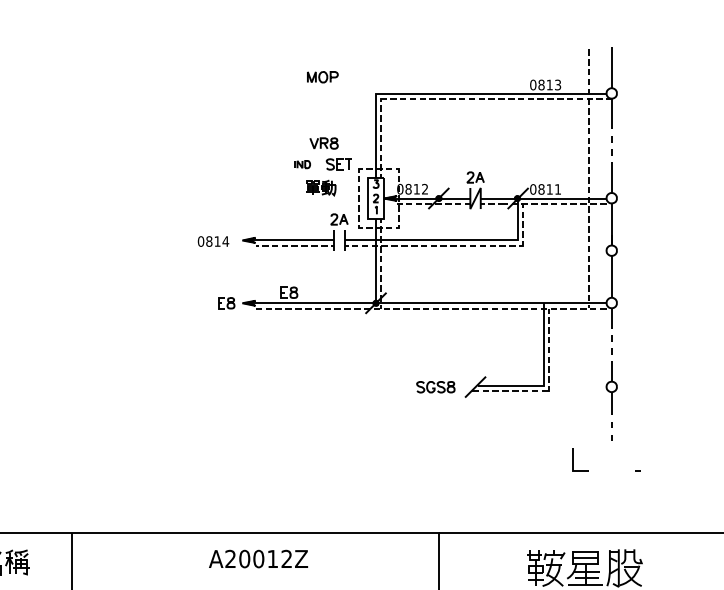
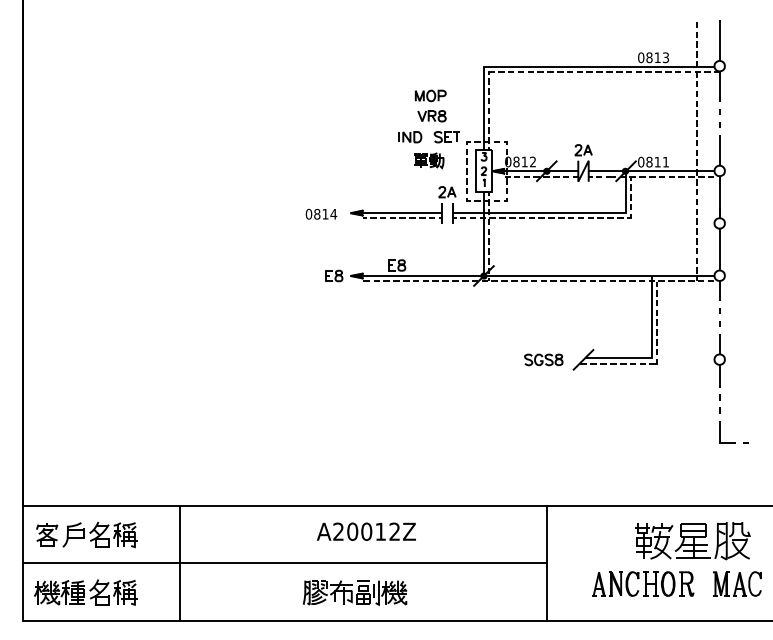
part: (322, 76) -> (430, 95), moved
part: (302, 164) -> (410, 137), size x1.43
line: (573, 459) -> (720, 432), moved

